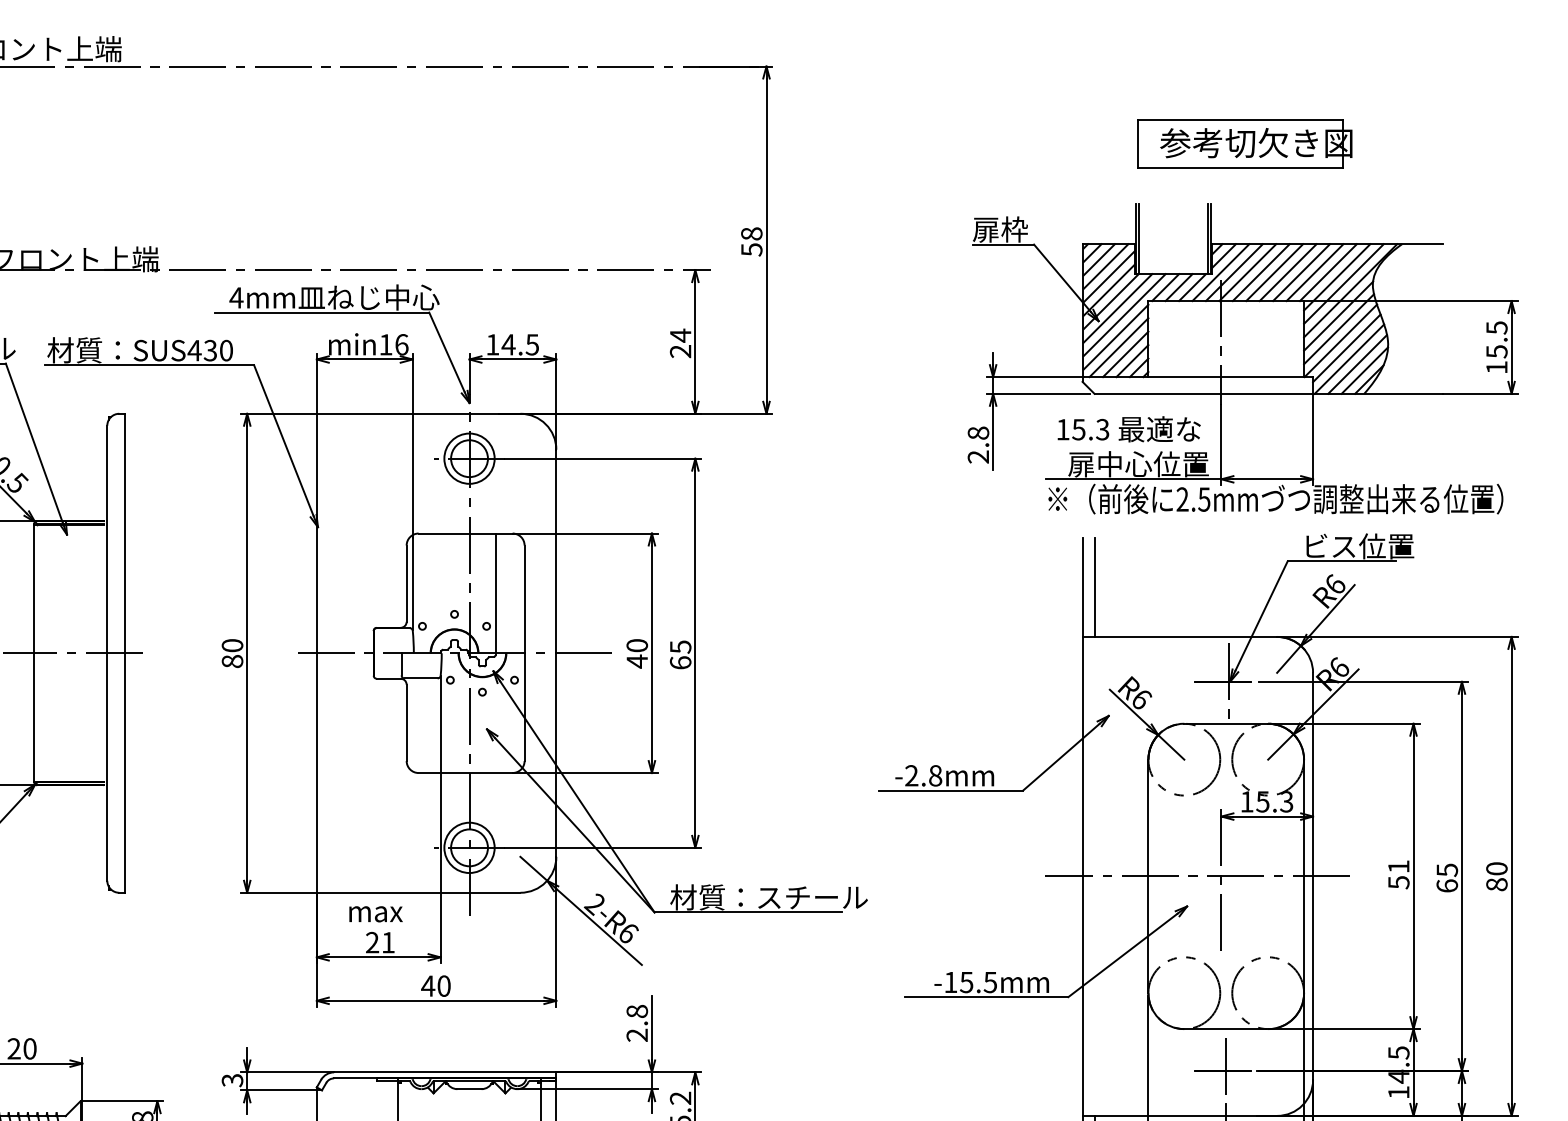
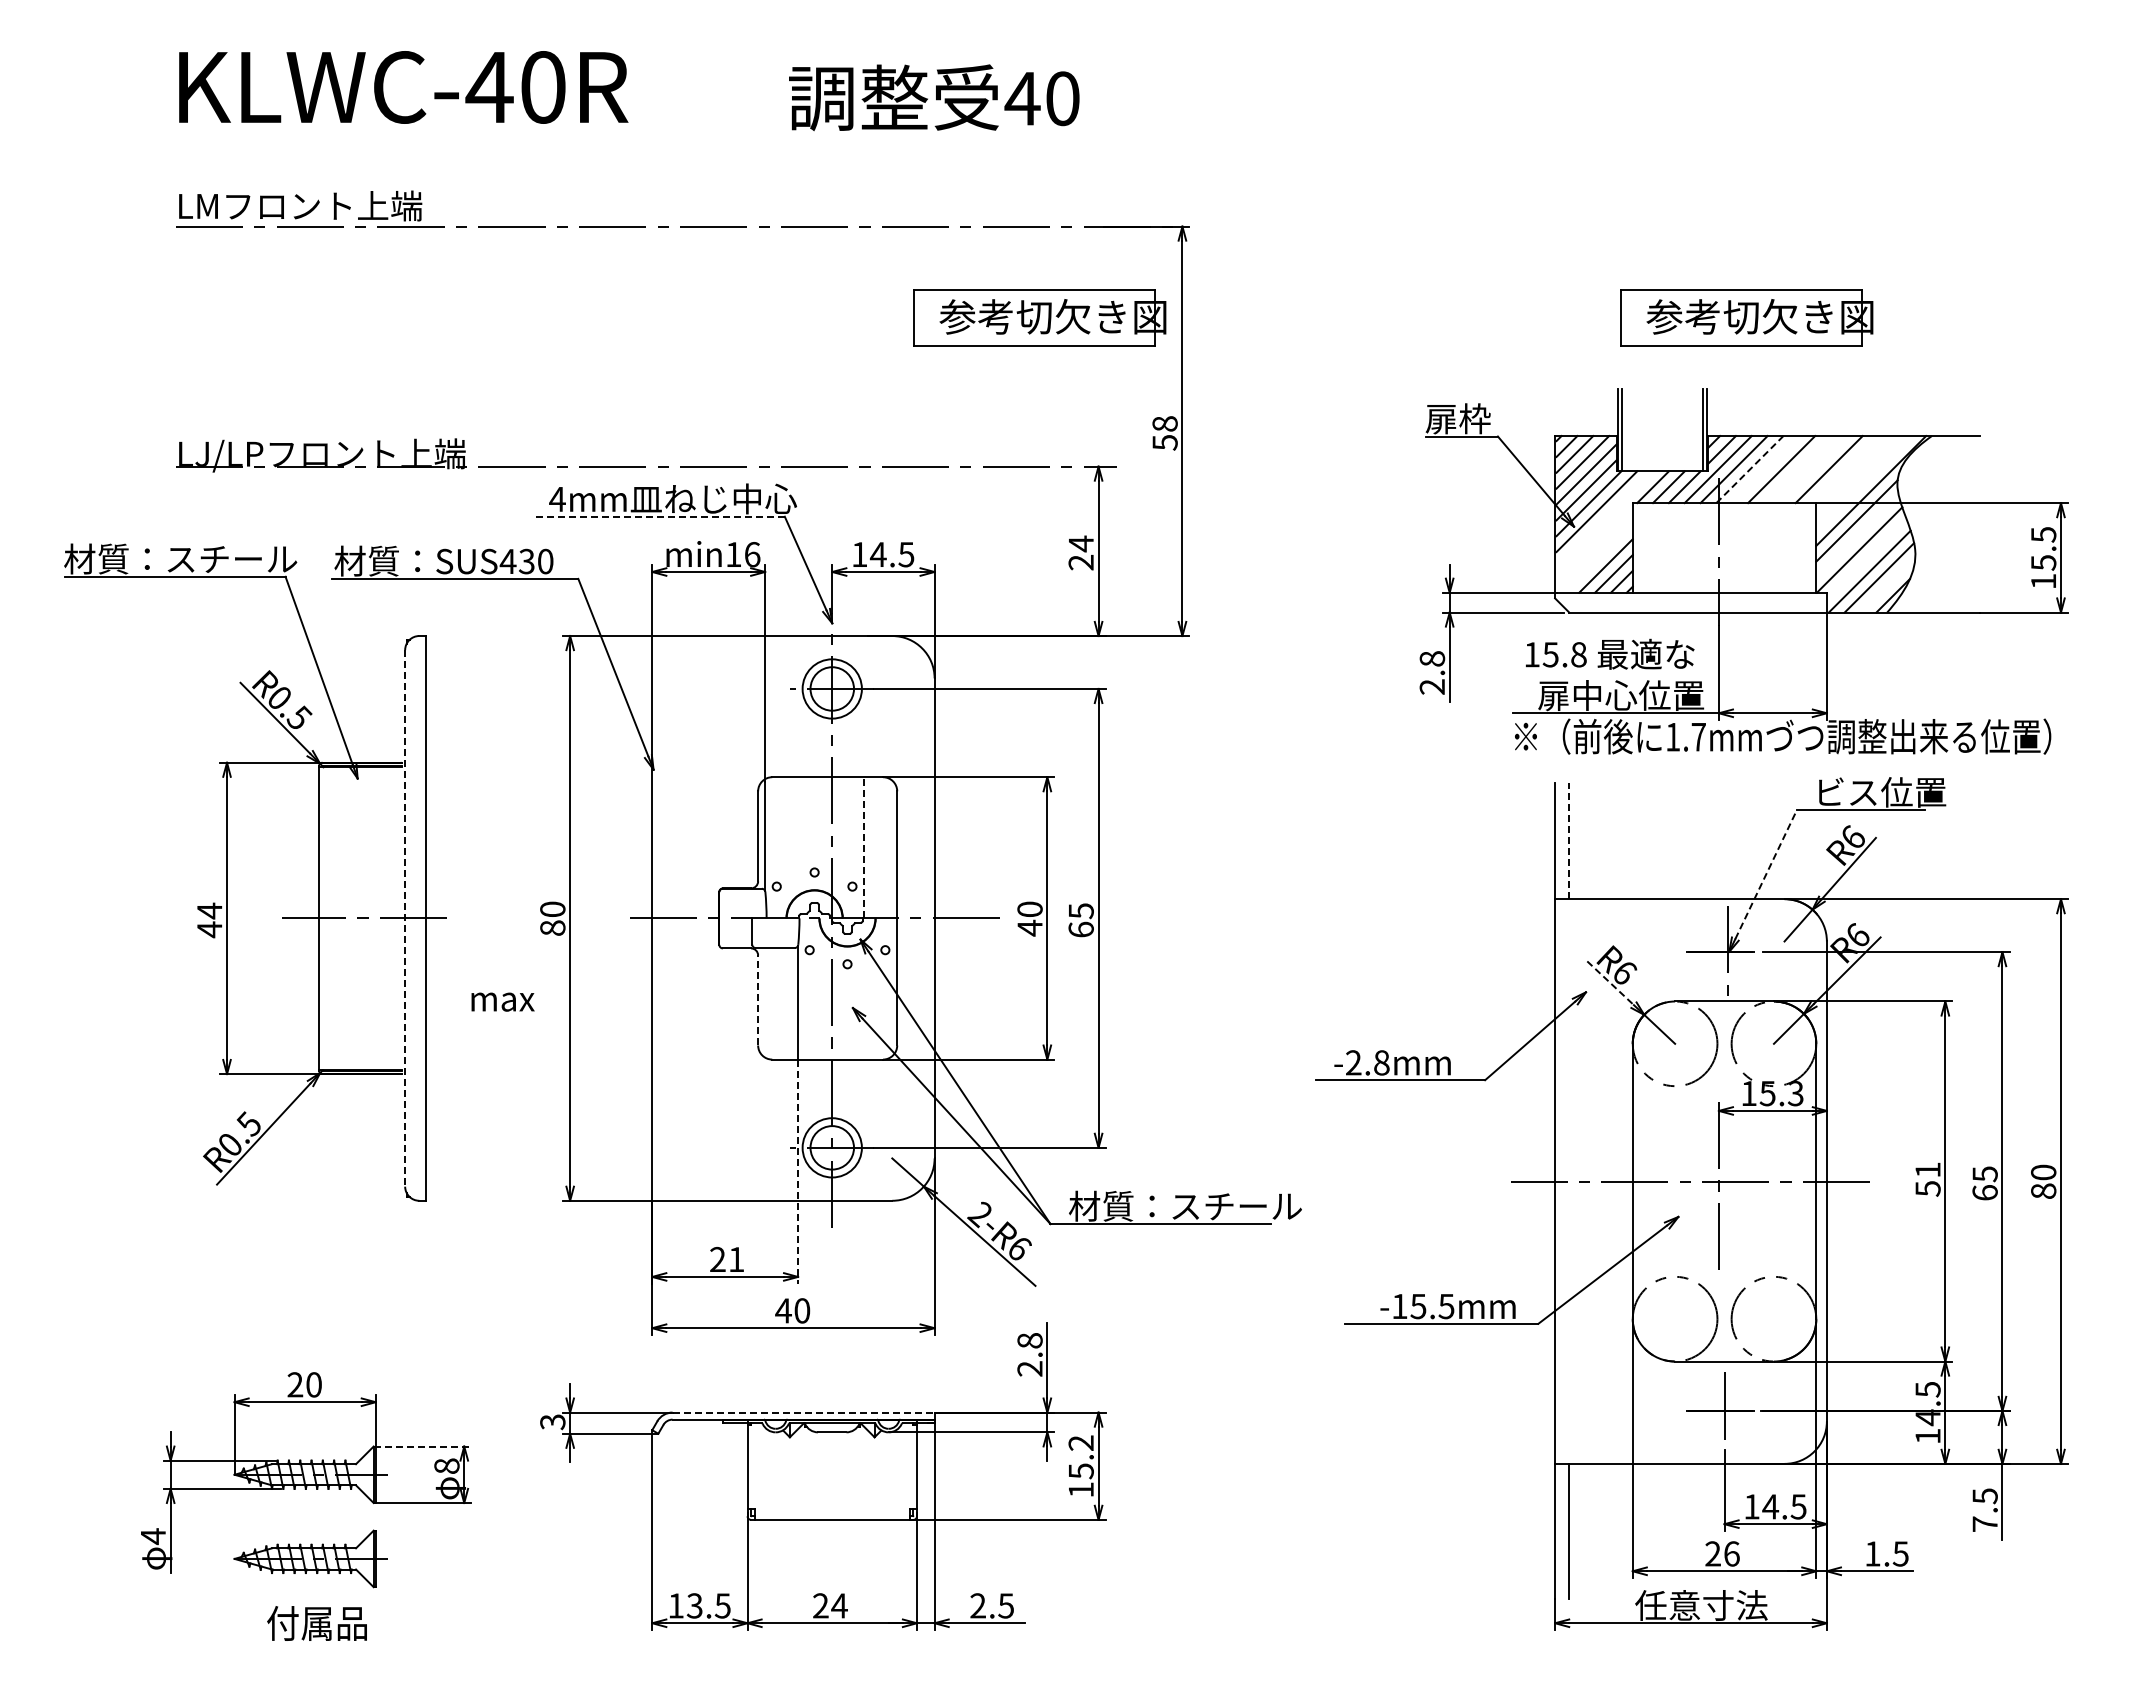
part: (645, 143) -> (1039, 317), added
line: (1248, 272) -> (1750, 469), solid -> dashed
line: (1260, 272) -> (1765, 469), removed
line: (1288, 272) -> (1797, 469), removed
line: (1300, 272) -> (1812, 469), removed
line: (1327, 272) -> (1844, 469), removed
line: (1337, 277) -> (1855, 475), removed
line: (1344, 283) -> (1863, 482), removed
line: (322, 312) -> (658, 516), solid -> dashed
line: (1124, 314) -> (1604, 519), removed
line: (1339, 329) -> (1857, 536), removed
line: (1115, 337) -> (1594, 545), removed
line: (1118, 347) -> (1597, 557), removed
line: (1346, 348) -> (1866, 558), removed
line: (1364, 370) -> (1887, 584), removed
text: (1102, 429) -> (1578, 654), 15.3 -> 15.8
text: (1193, 499) -> (1685, 736), 2.5mm -> 1.7mm
line: (1094, 587) -> (1569, 840), solid -> dashed
line: (496, 593) -> (864, 847), solid -> dashed
line: (1261, 616) -> (1766, 874), solid -> dashed
line: (107, 653) -> (405, 918), solid -> dashed
line: (1129, 708) -> (1610, 983), solid -> dashed
line: (406, 722) -> (758, 999), solid -> dashed
line: (440, 868) -> (798, 1172), solid -> dashed
text: (375, 913) -> (502, 1001), moved
line: (445, 1072) -> (804, 1412), solid -> dashed
line: (121, 1101) -> (422, 1446), solid -> dashed

